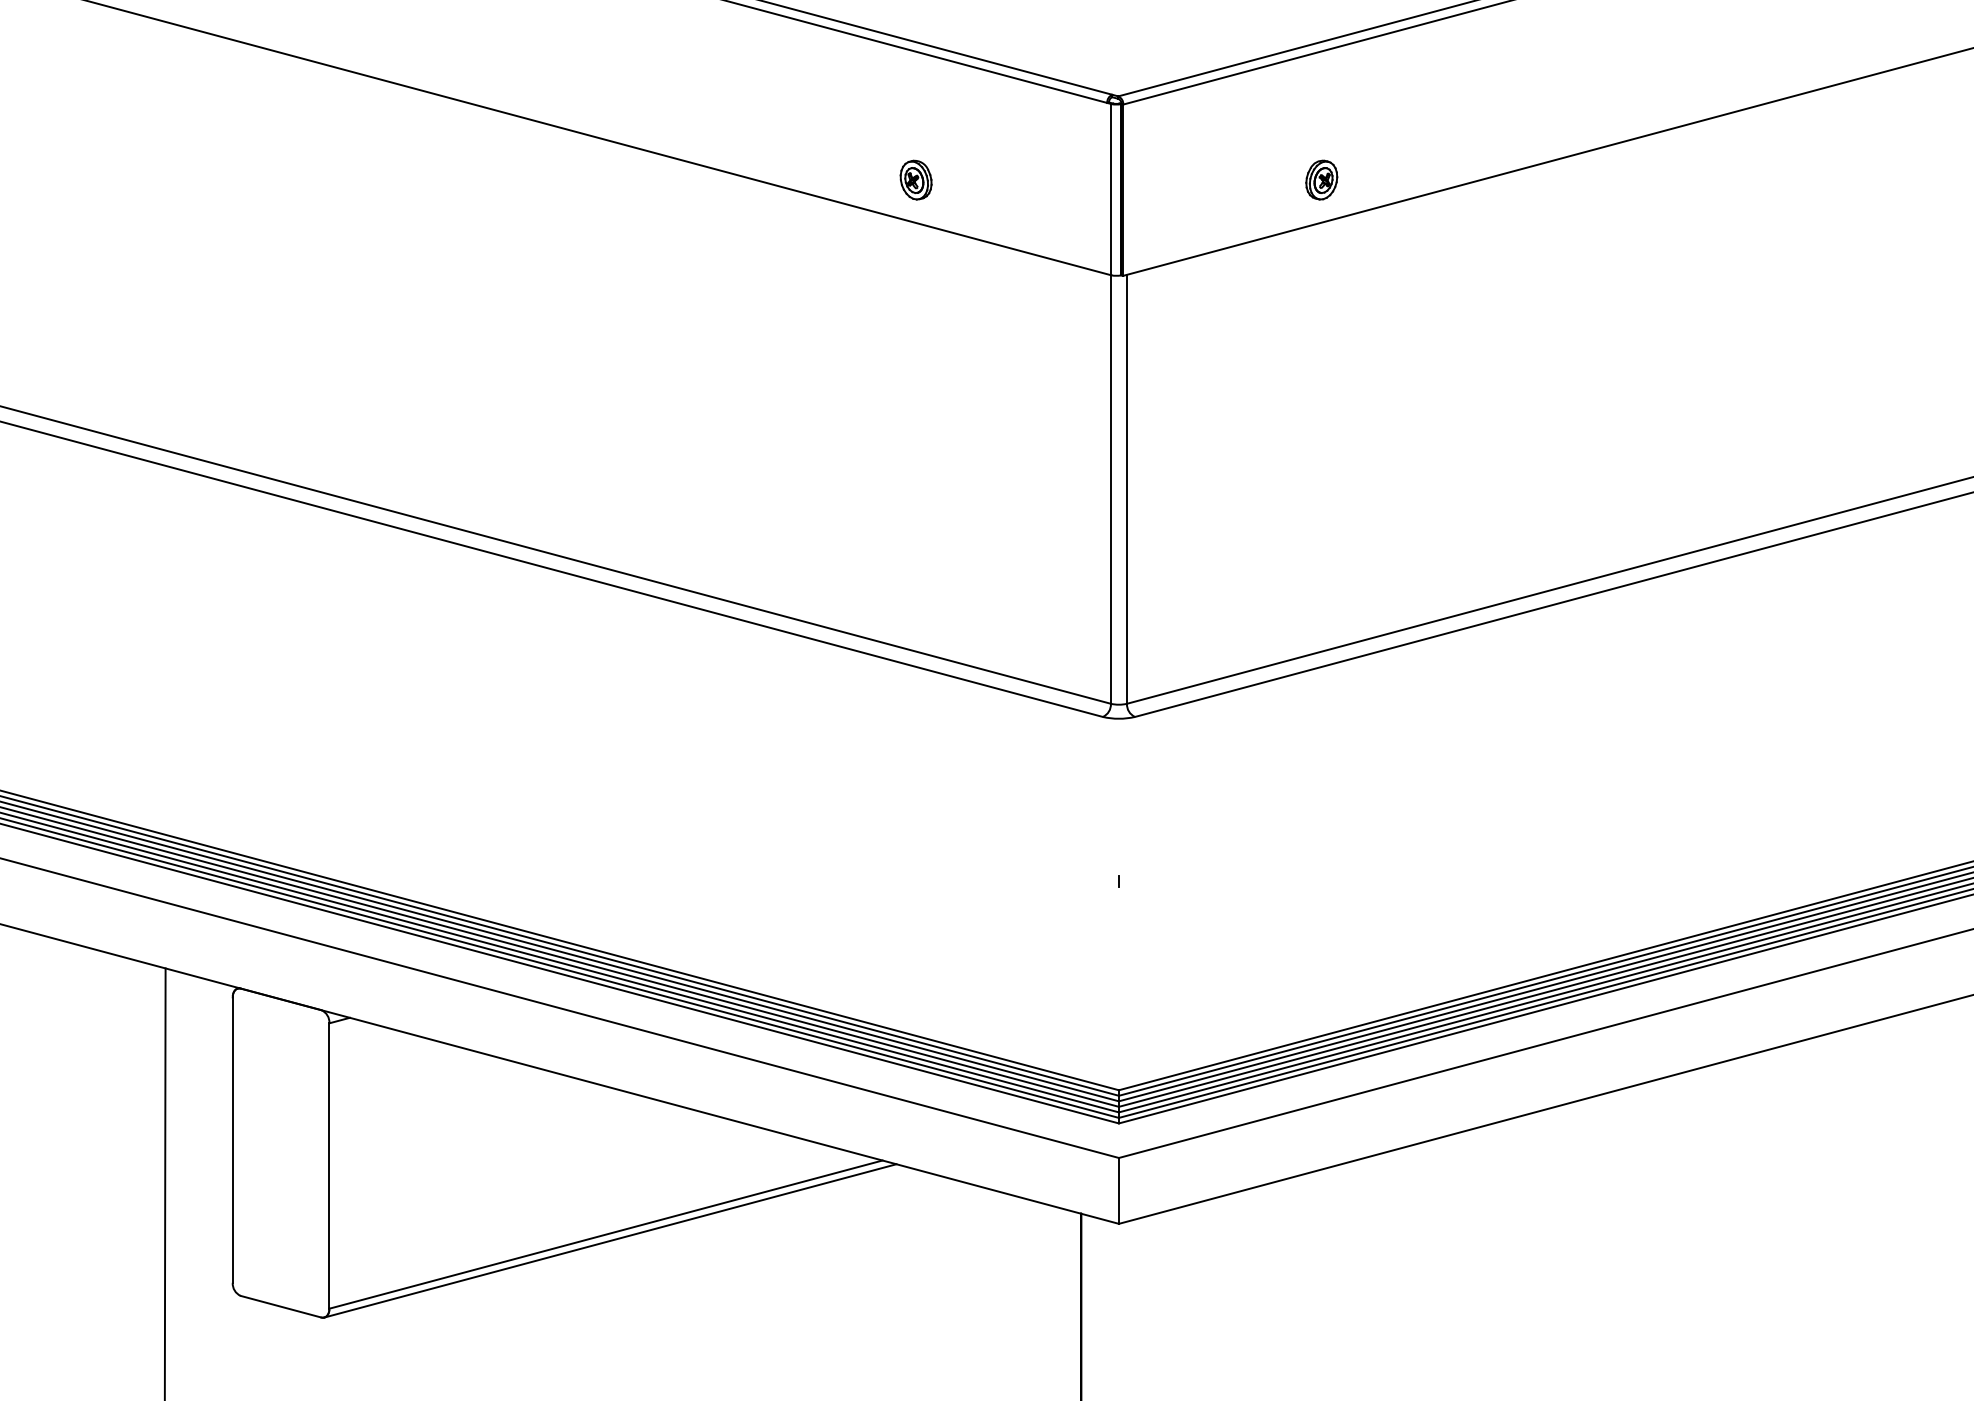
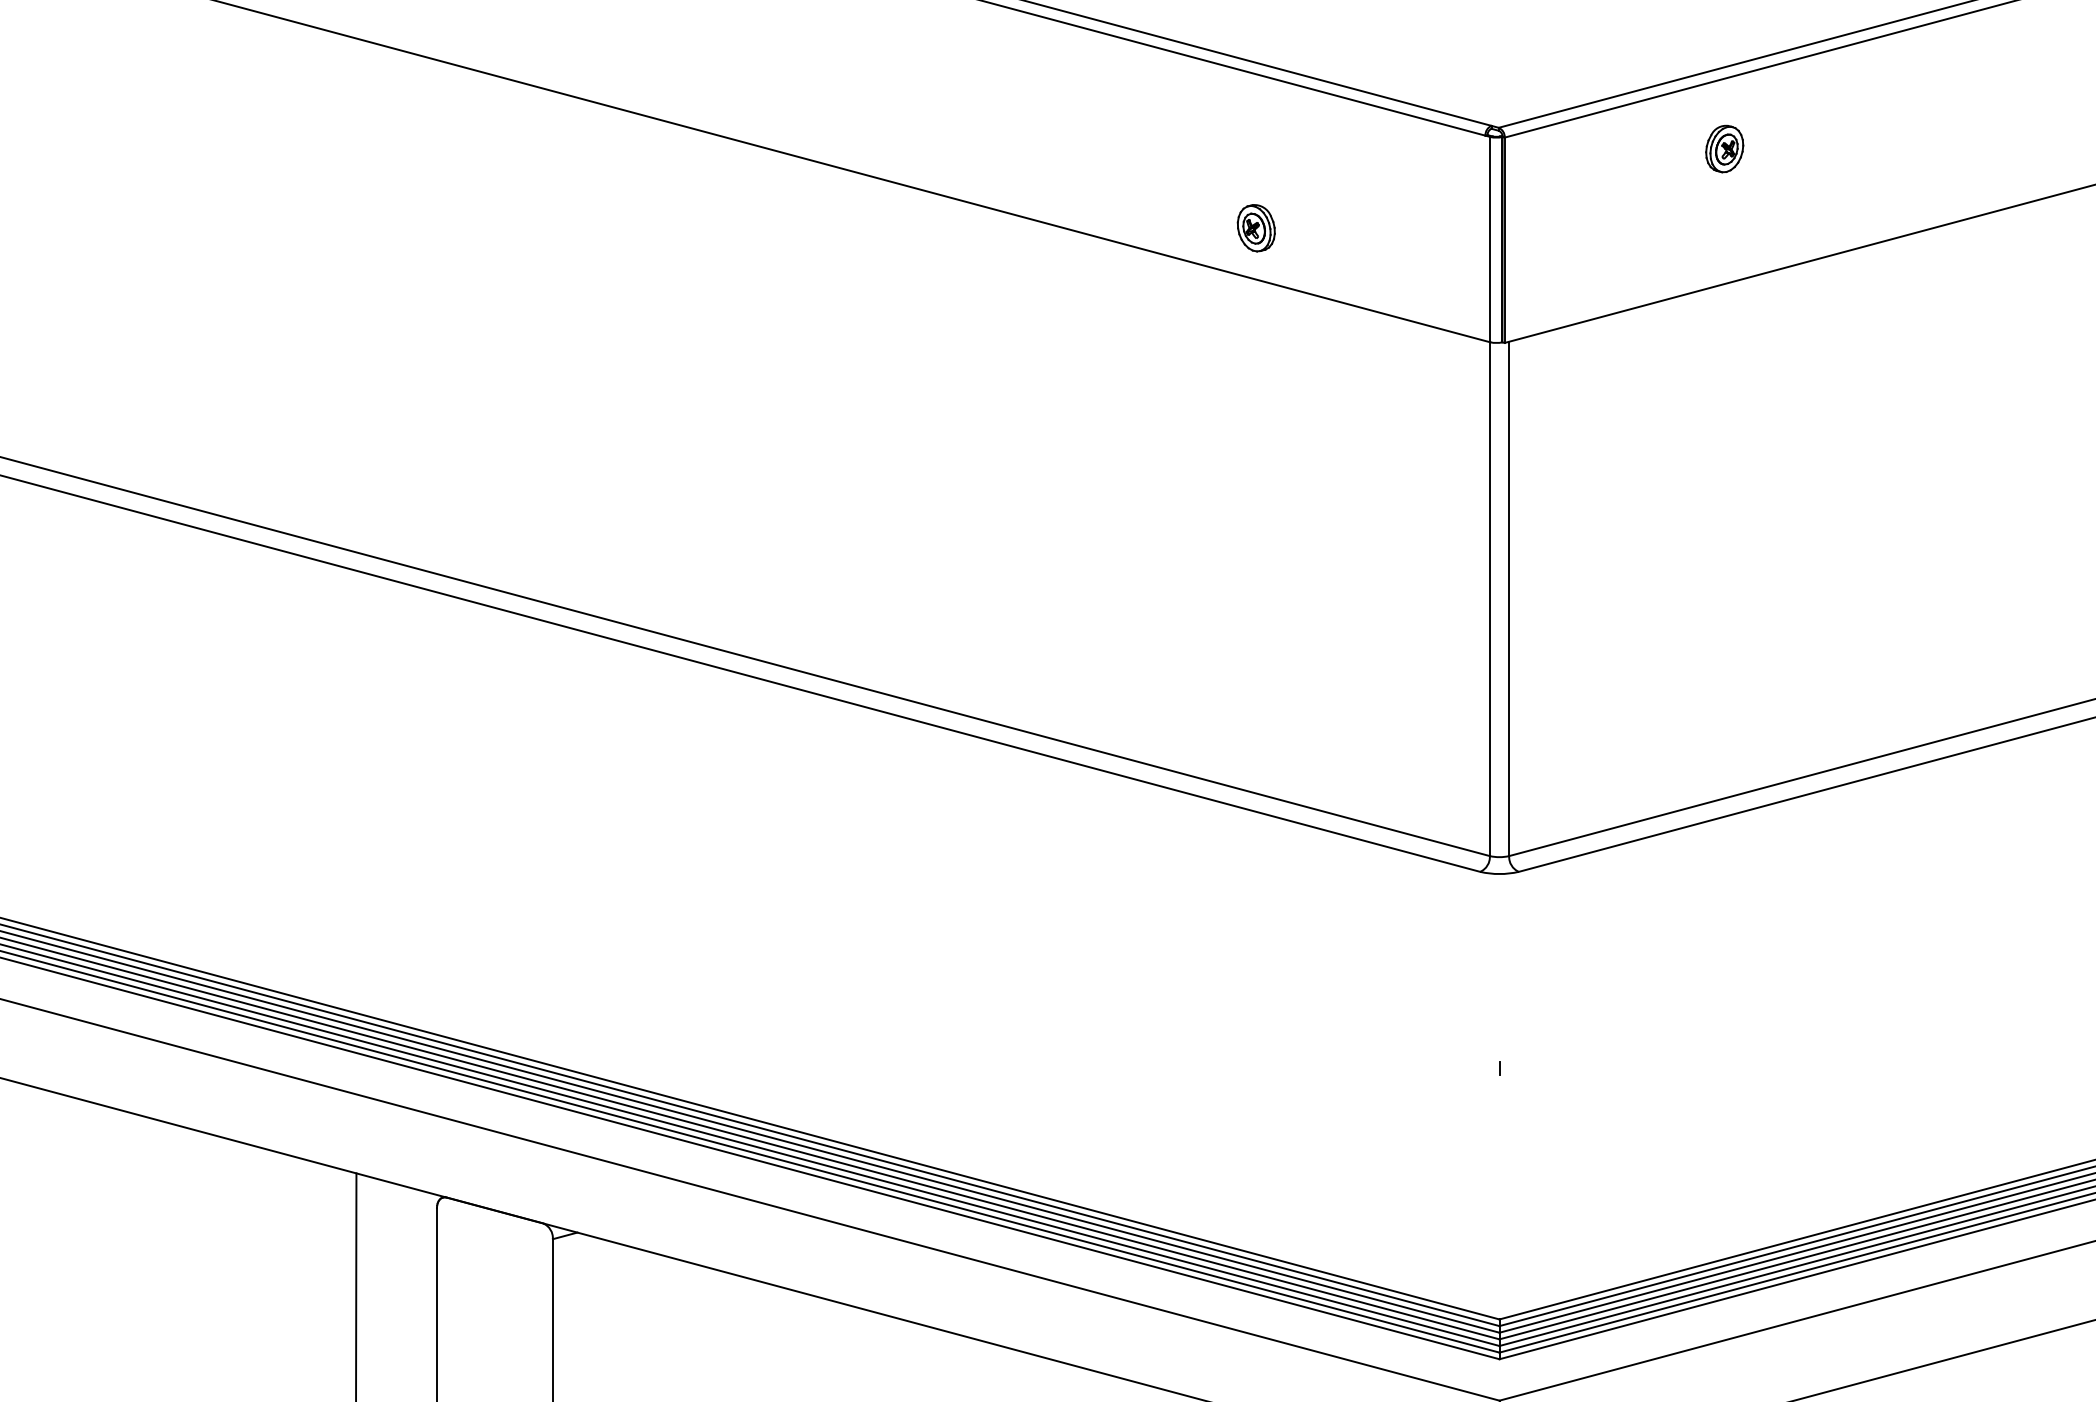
part: (1321, 179) -> (1724, 148), moved

